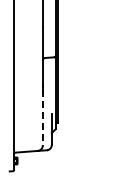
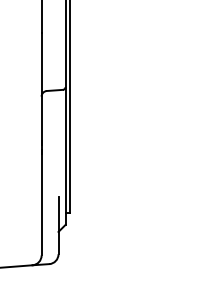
line: (42, 118) -> (41, 204), dashed -> solid

